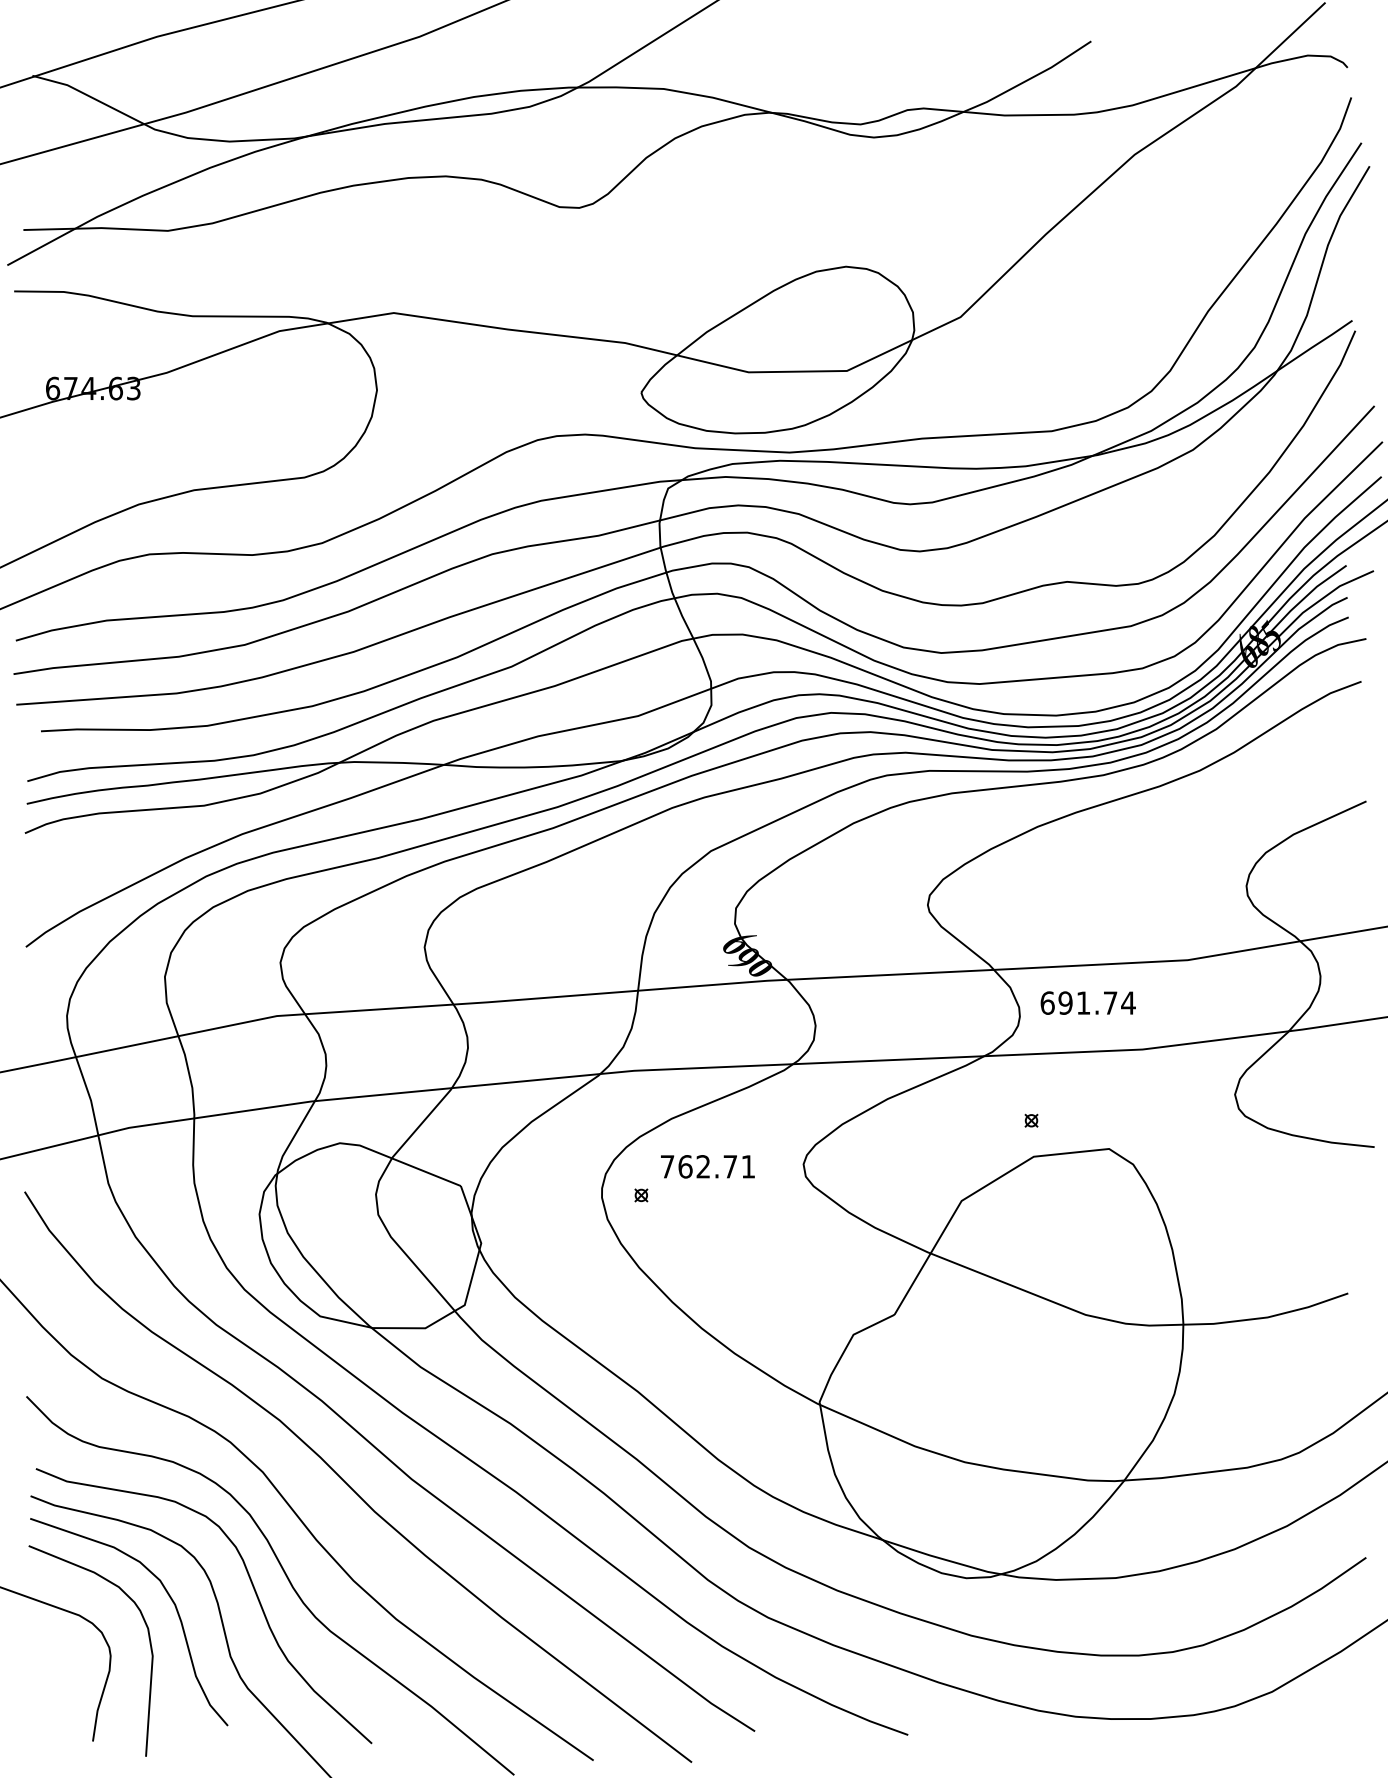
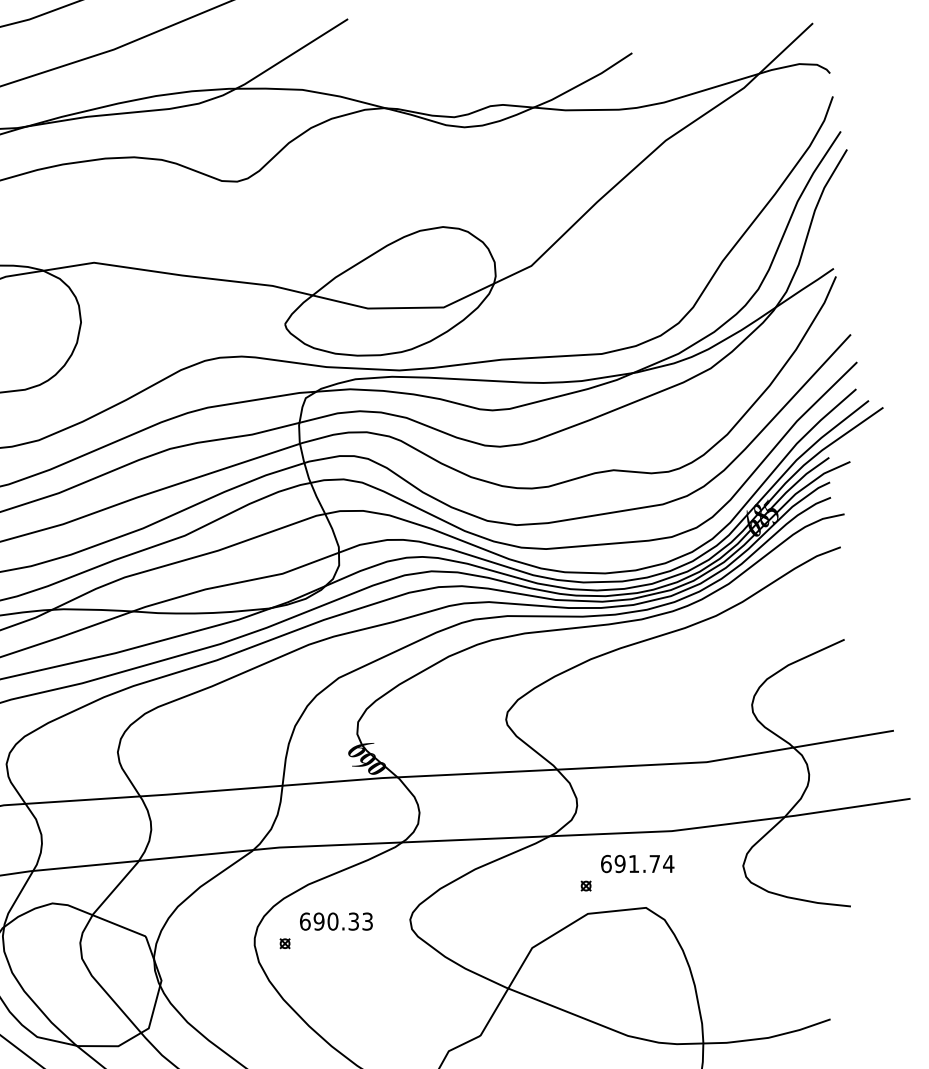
text: (1087, 1002) -> (637, 863), moved
text: (707, 1166) -> (336, 921), 762.71 -> 690.33

